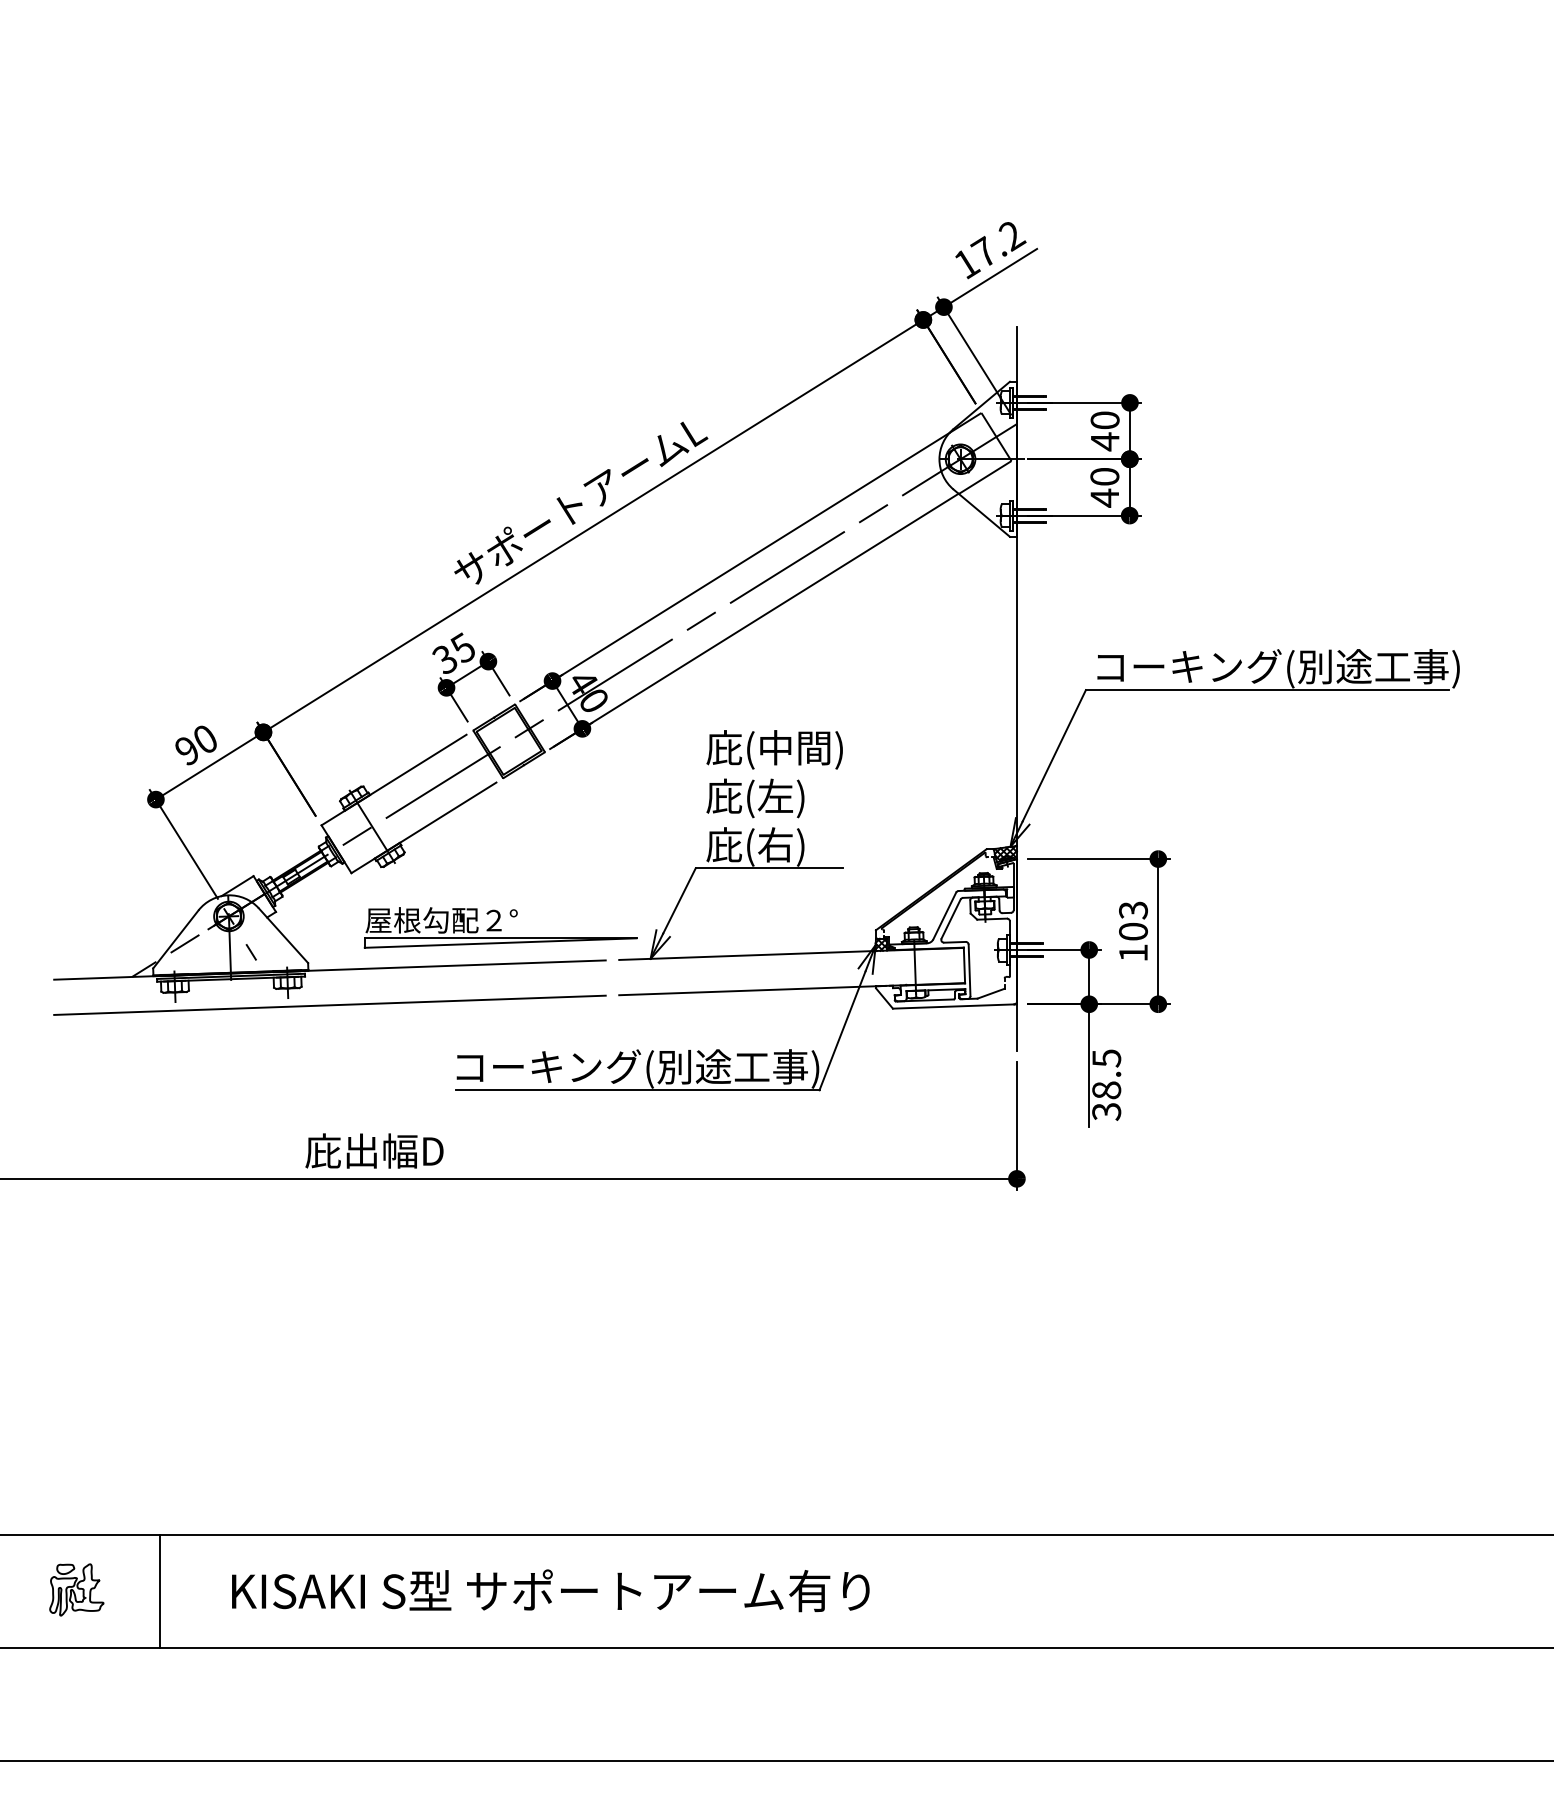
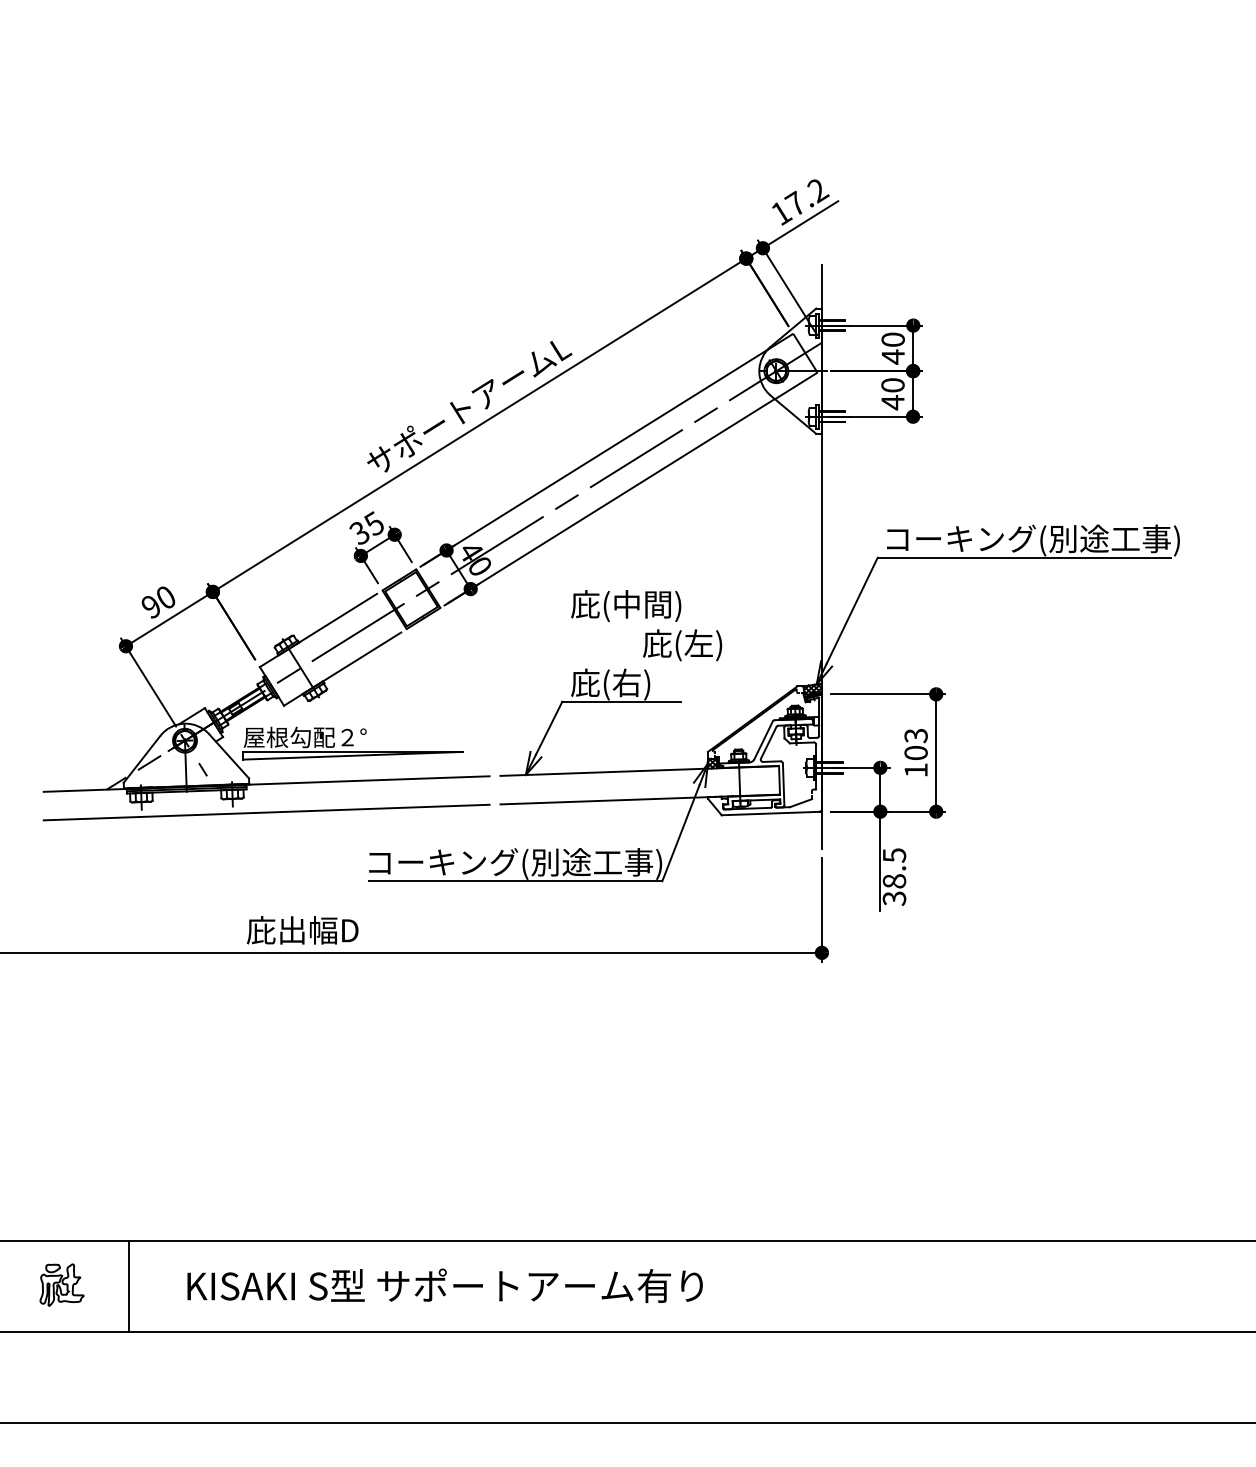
text: (755, 798) -> (682, 645), moved
part: (500, 927) -> (352, 743), moved

